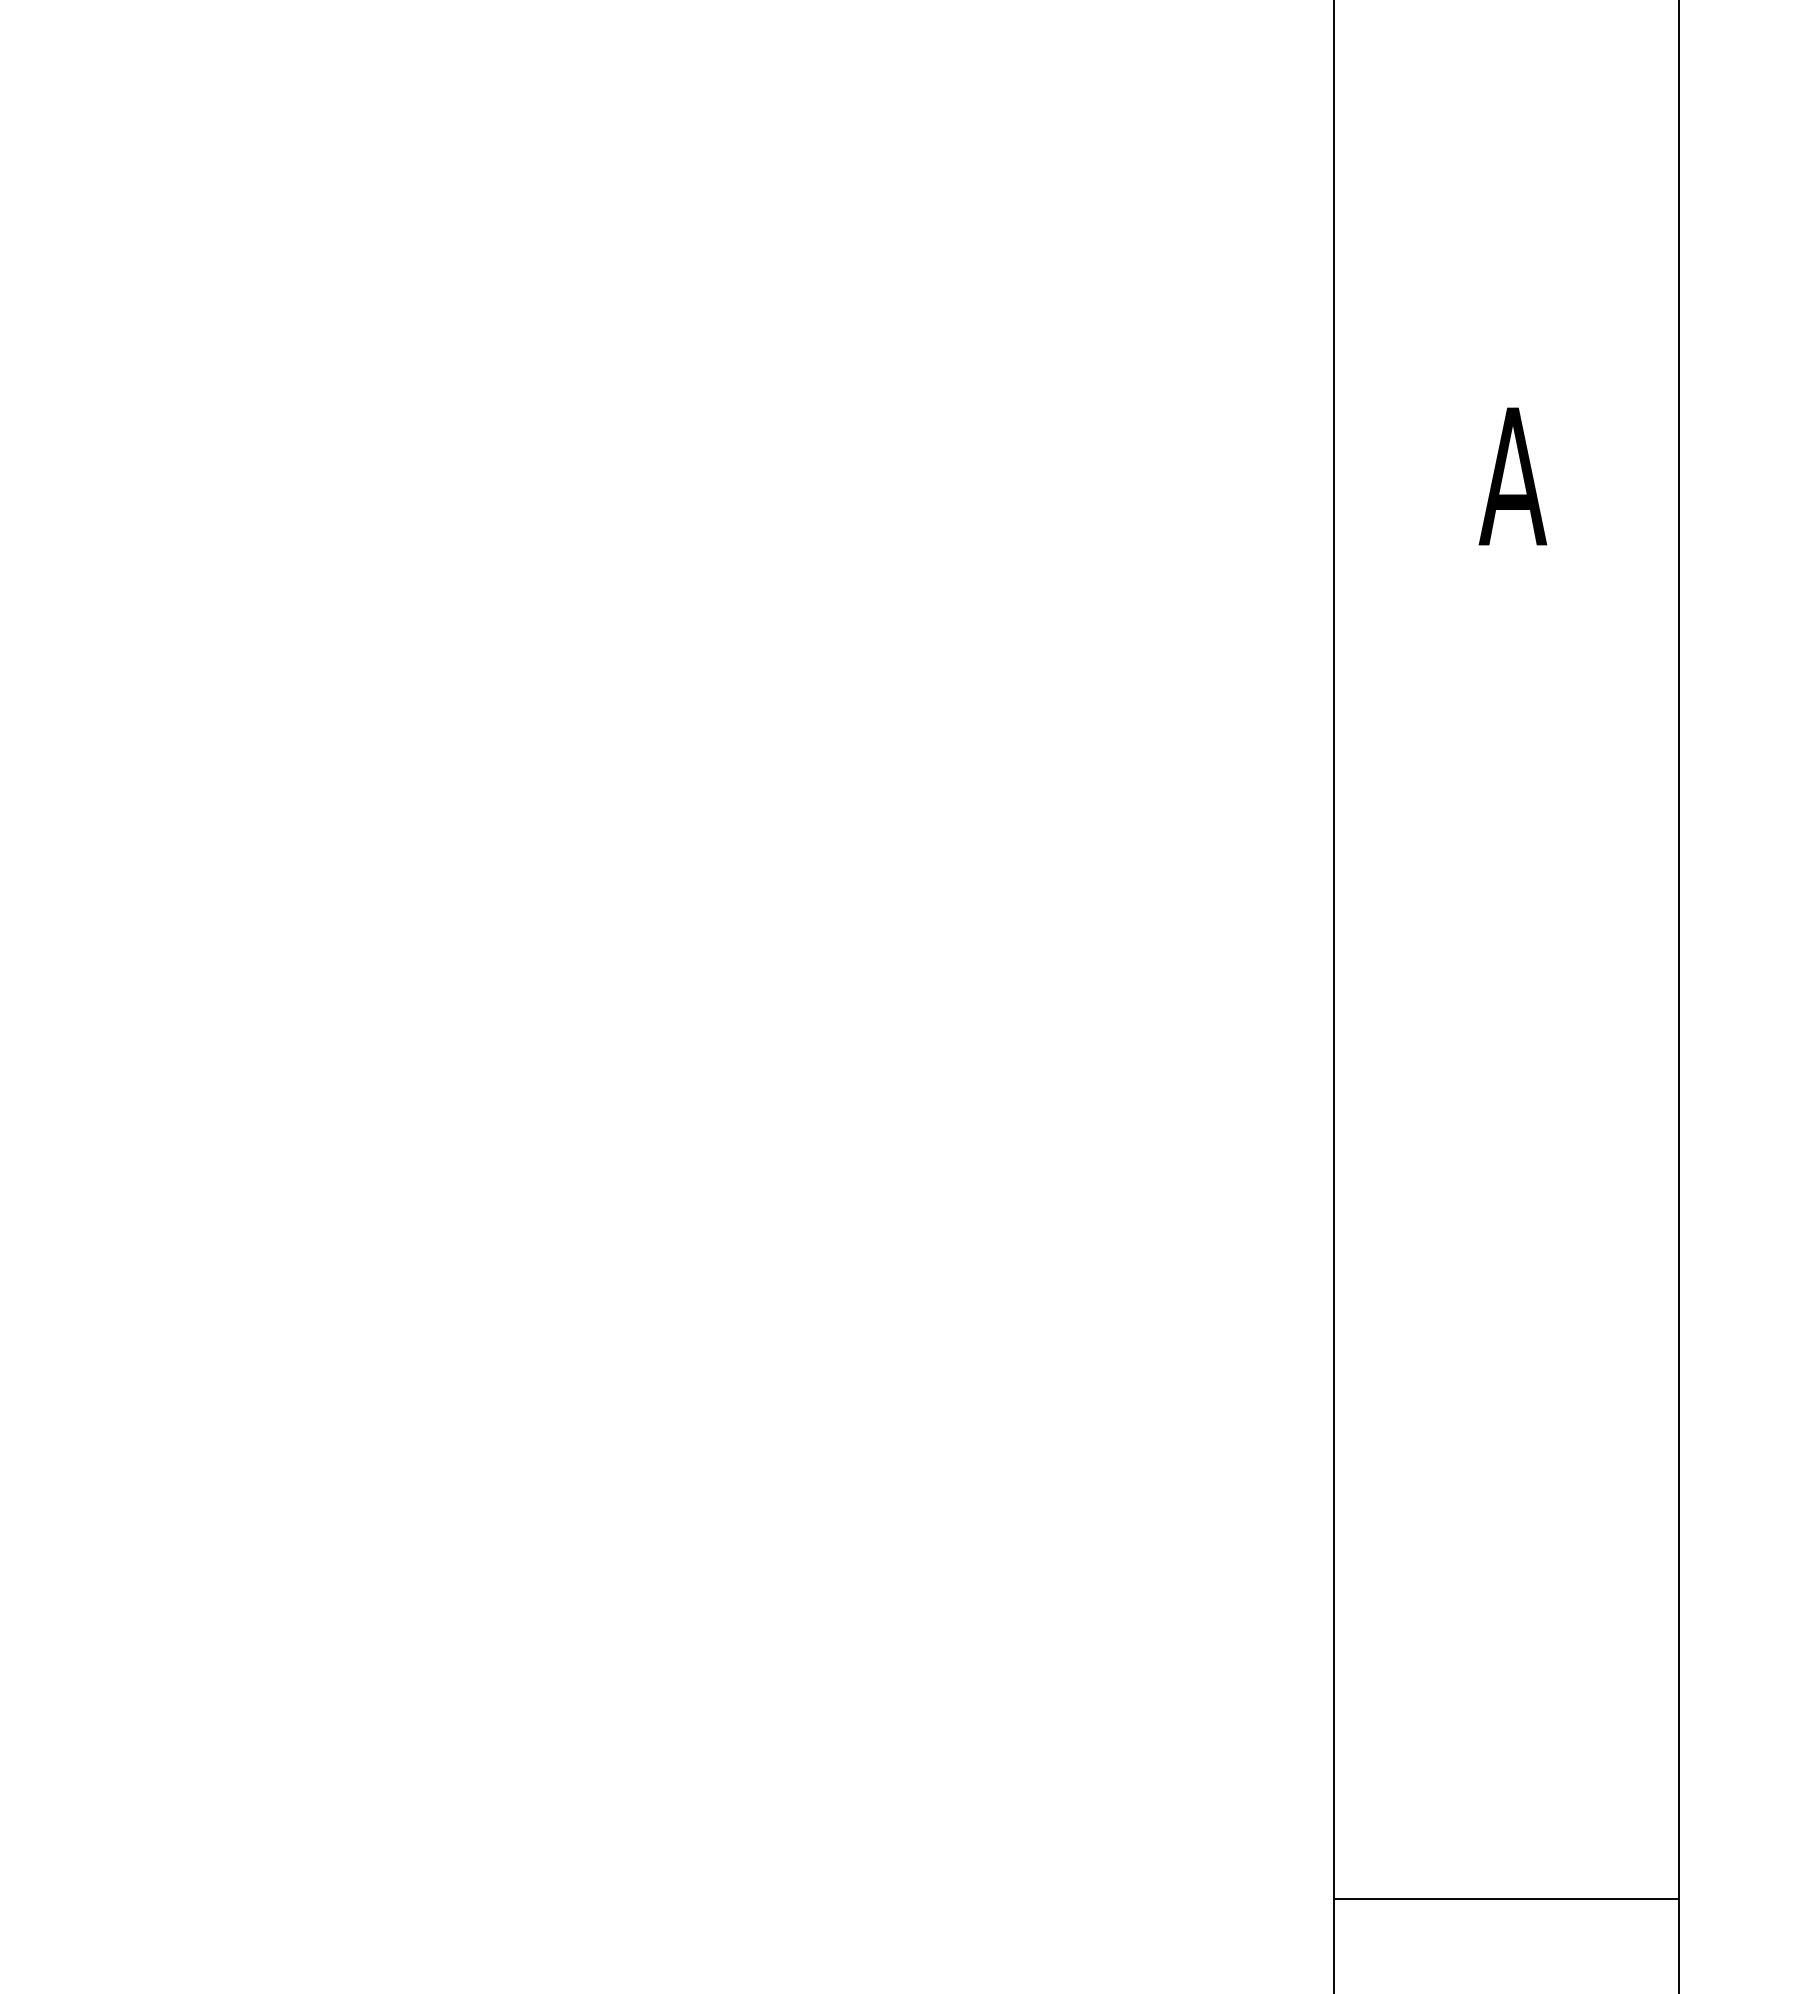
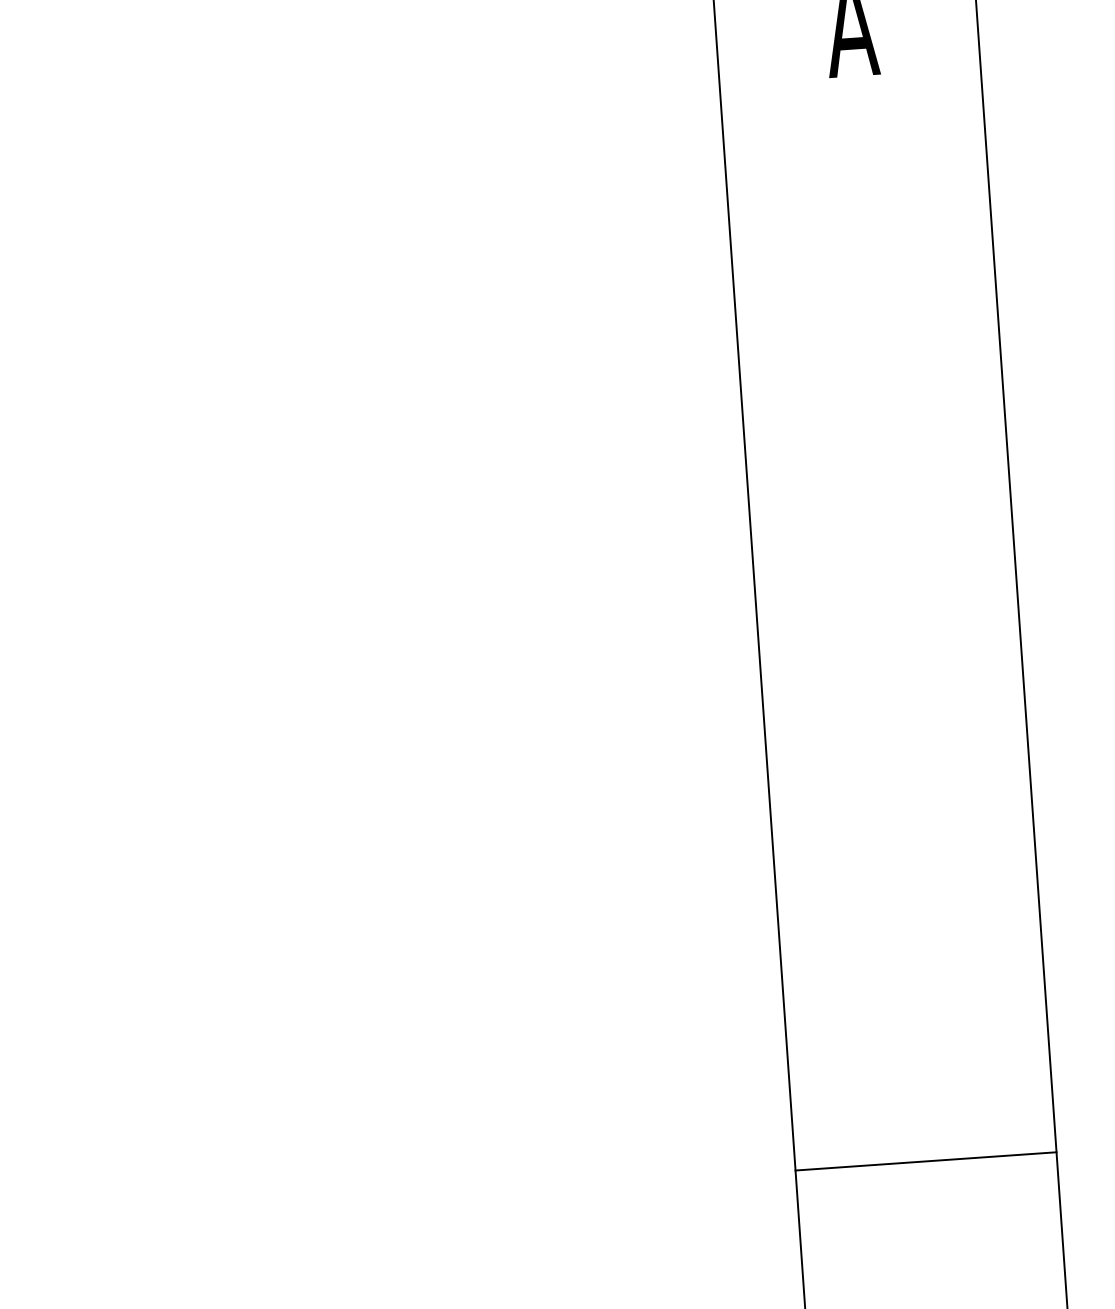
line: (1506, 1898) -> (926, 1161), moved

